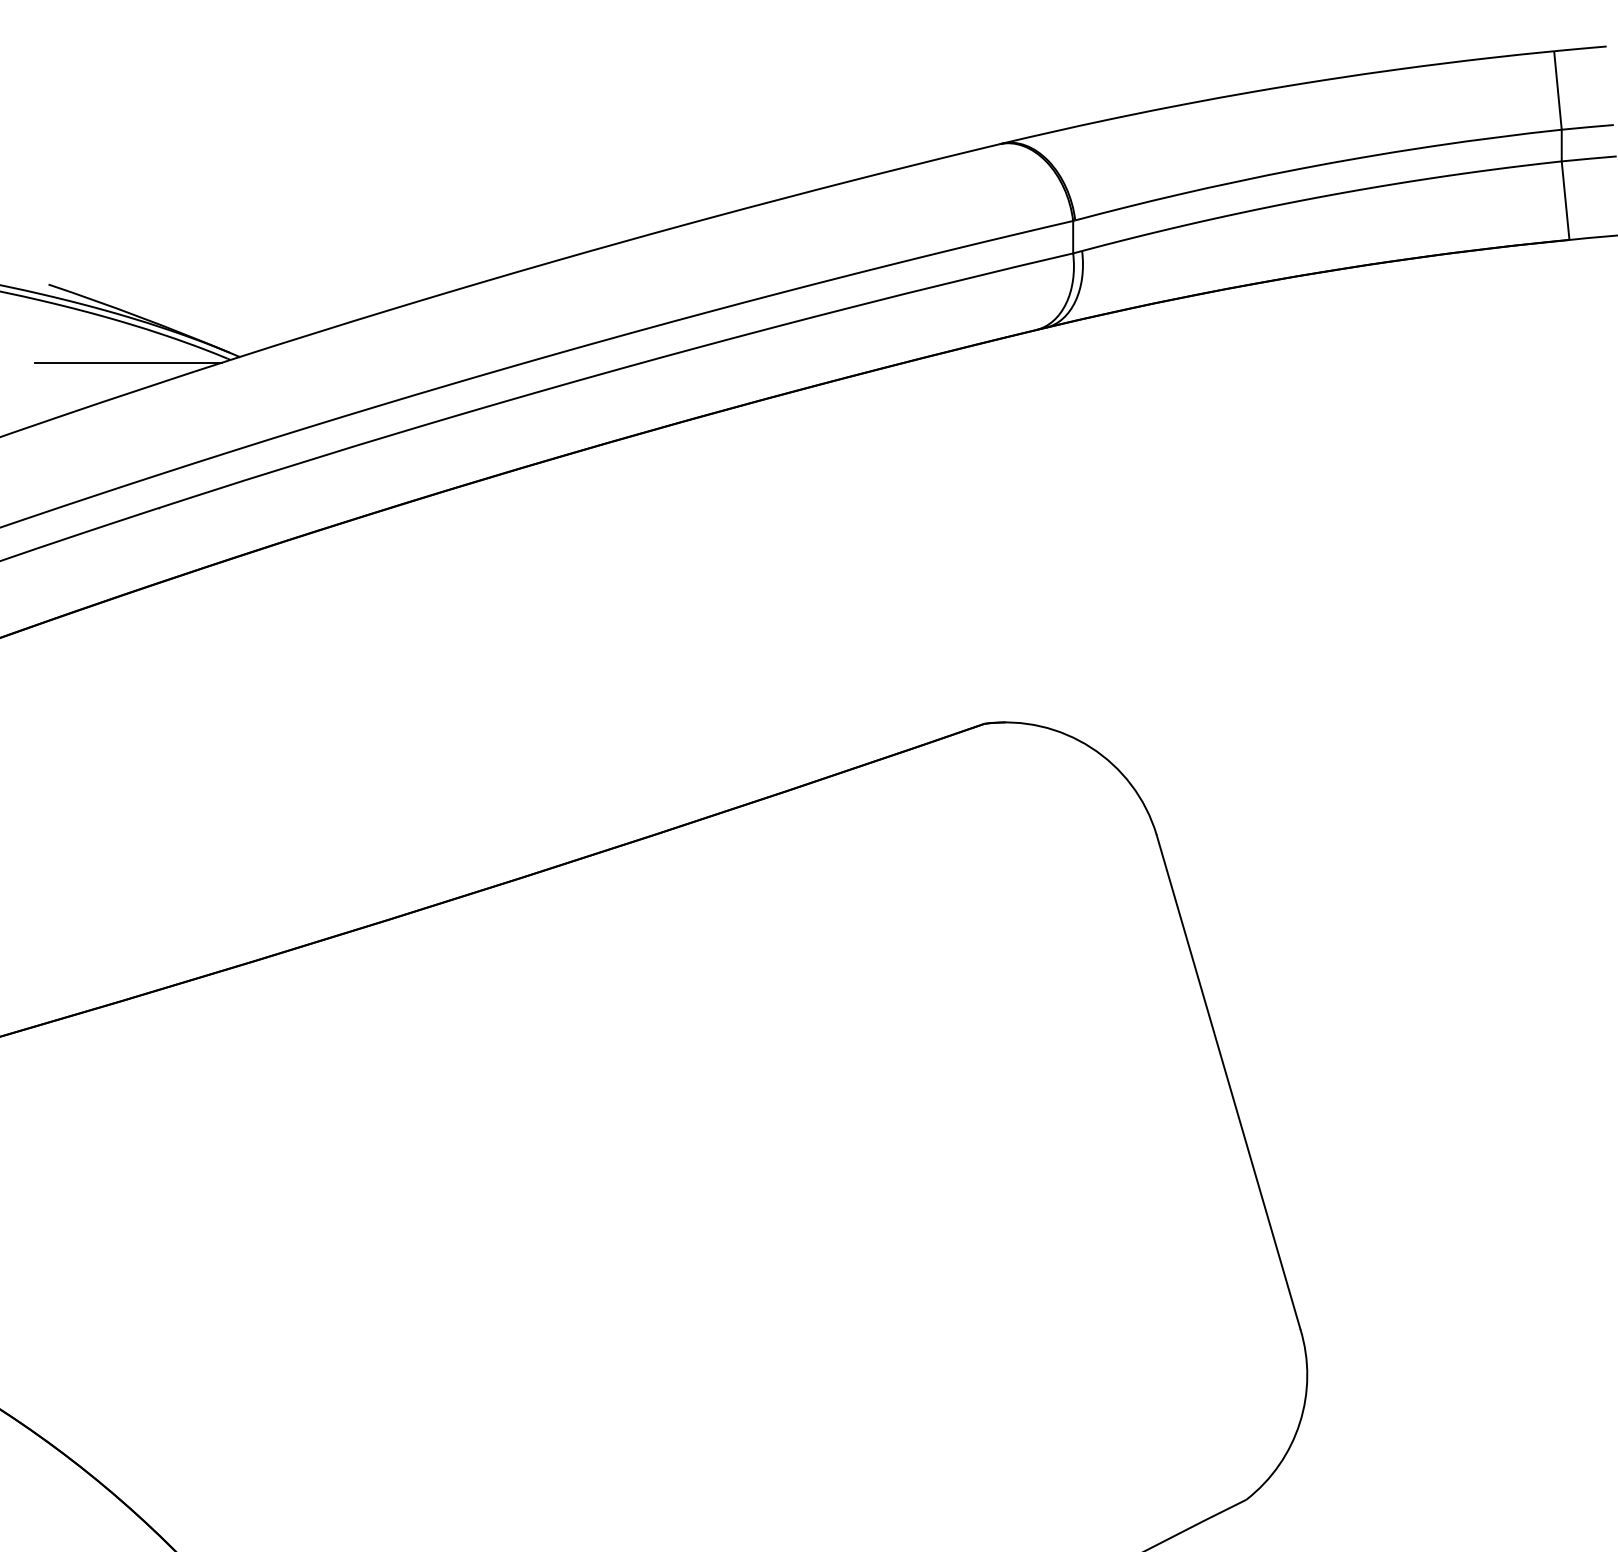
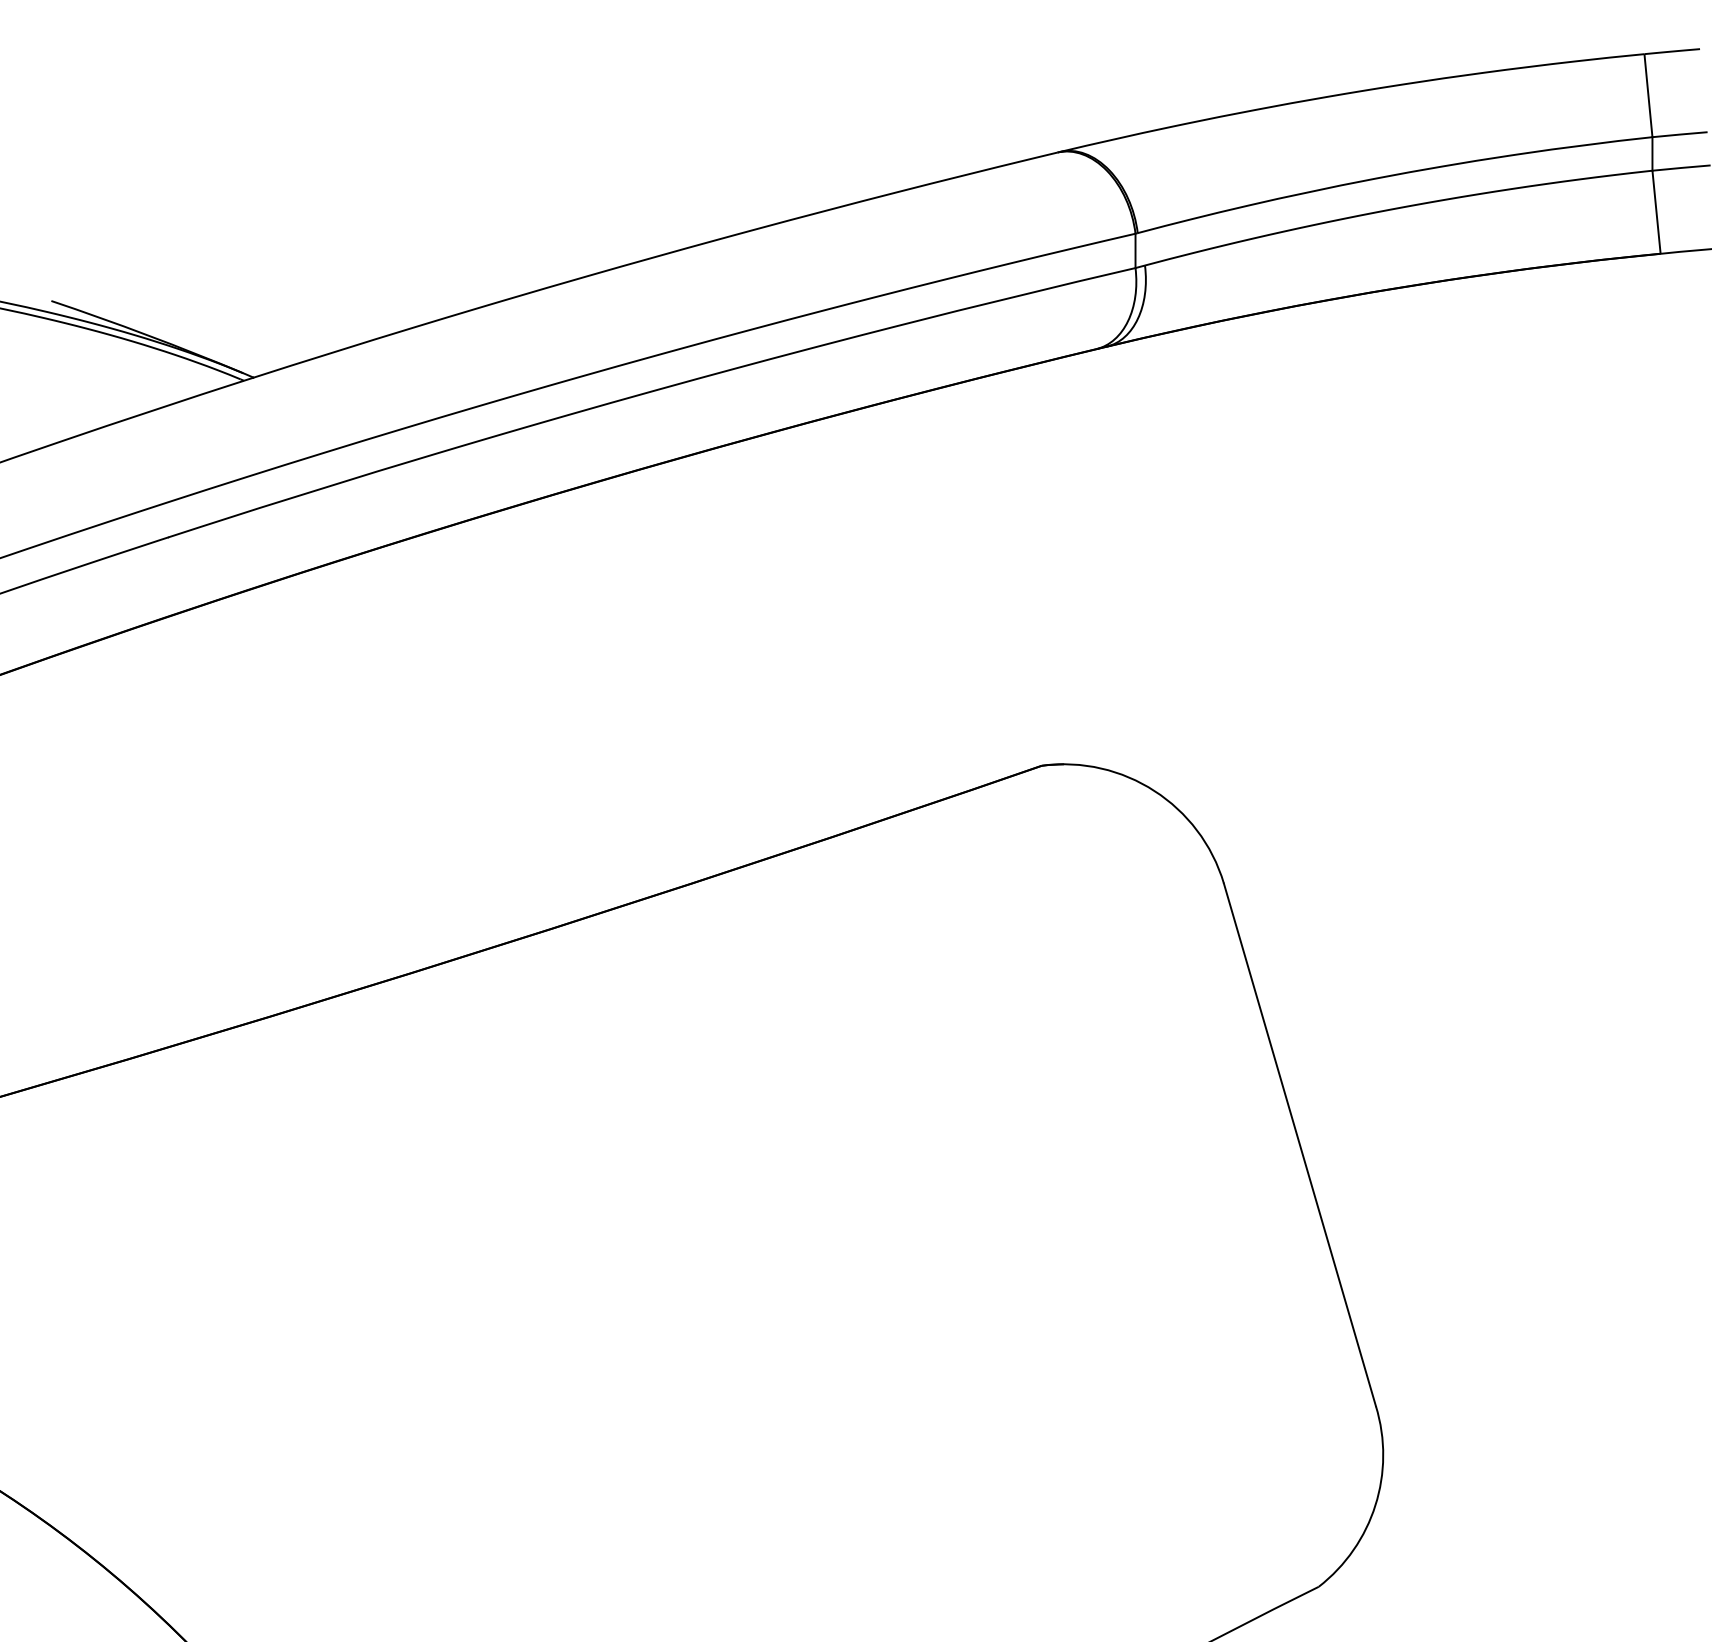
line: (128, 362) -> (135, 383), removed

